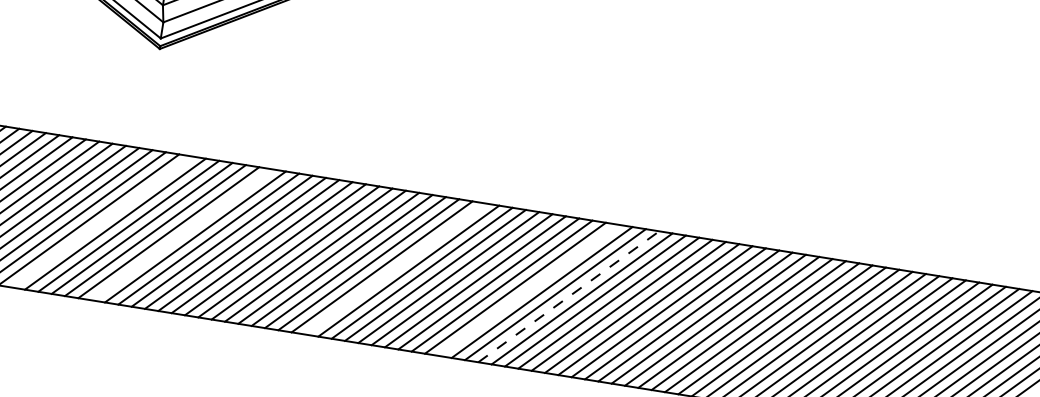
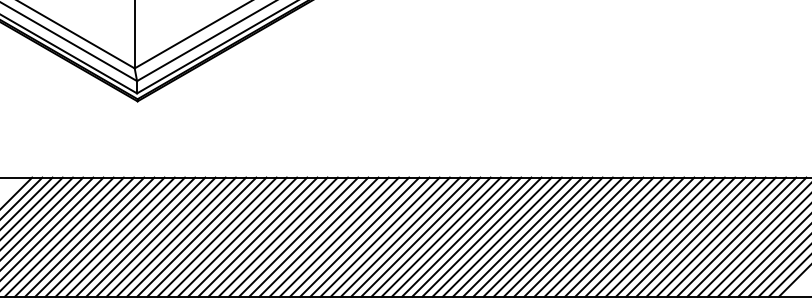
line: (101, 221) -> (114, 236), added
line: (181, 233) -> (175, 236), added
line: (394, 267) -> (338, 236), added
line: (527, 289) -> (440, 236), added
line: (569, 296) -> (472, 236), dashed -> solid

